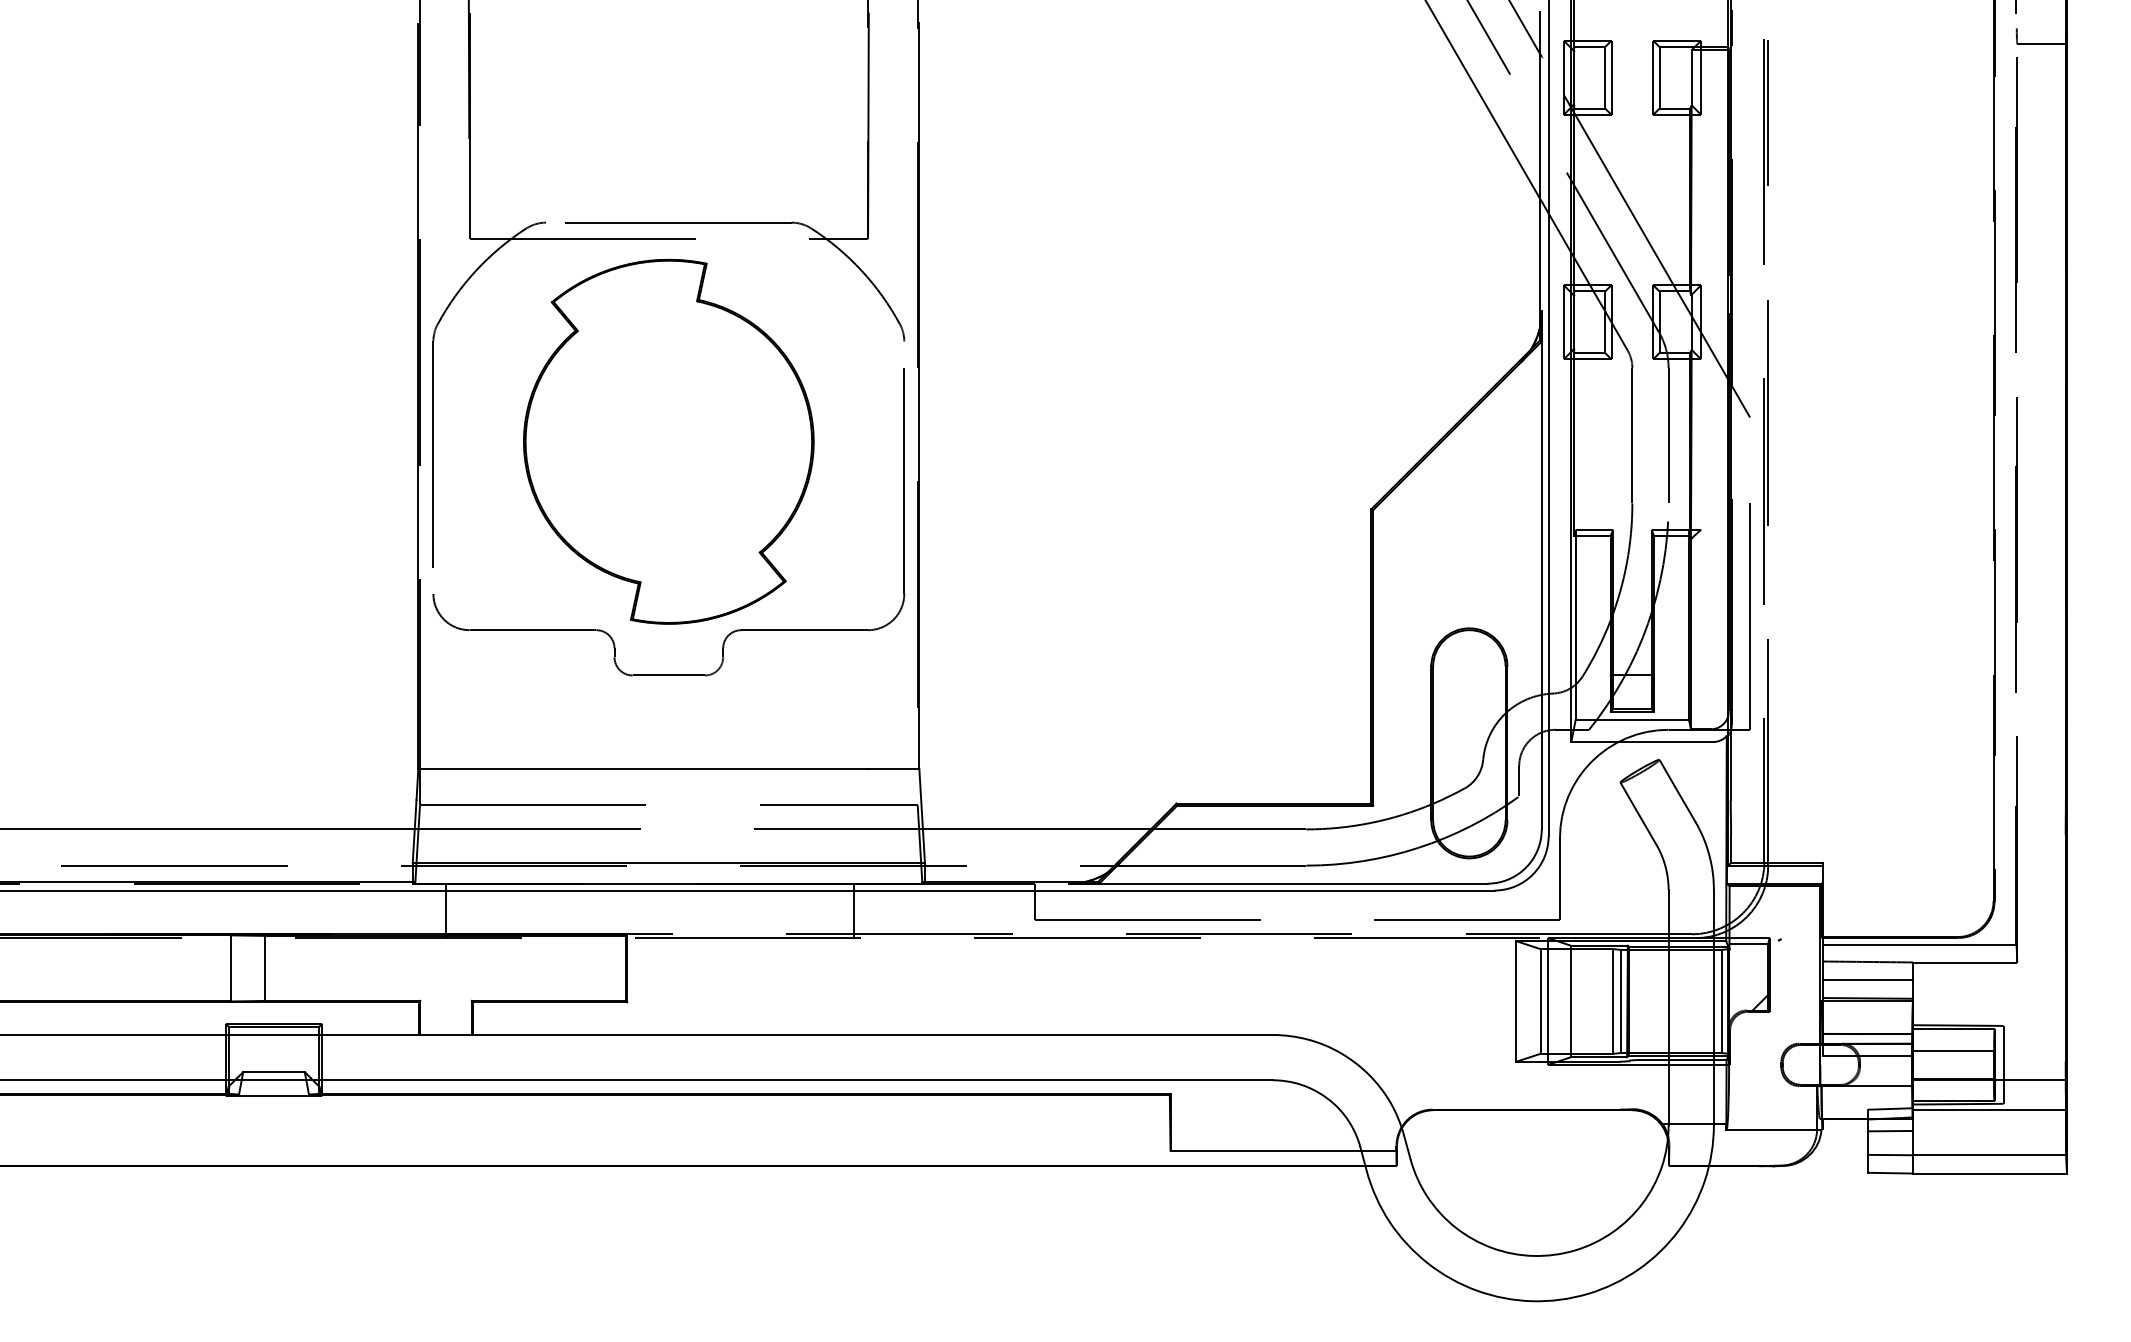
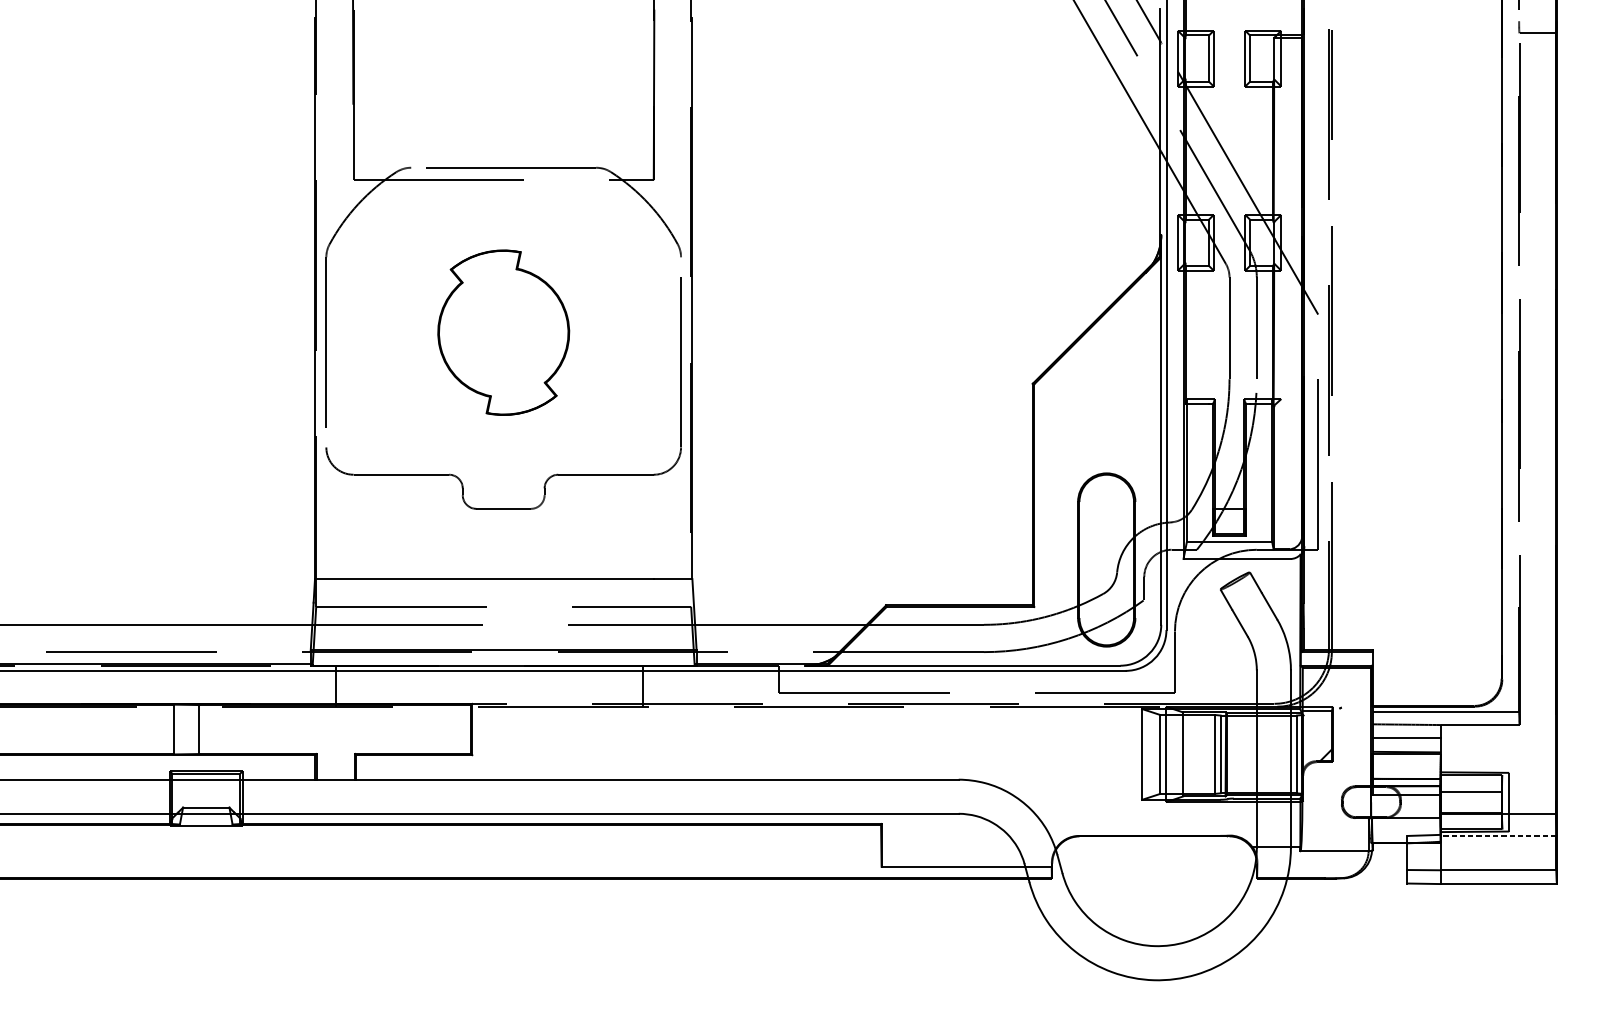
part: (668, 441) -> (503, 332), size x0.6
line: (1989, 1109) -> (1498, 835), solid -> dashed
line: (1890, 1130) -> (1423, 851), removed

